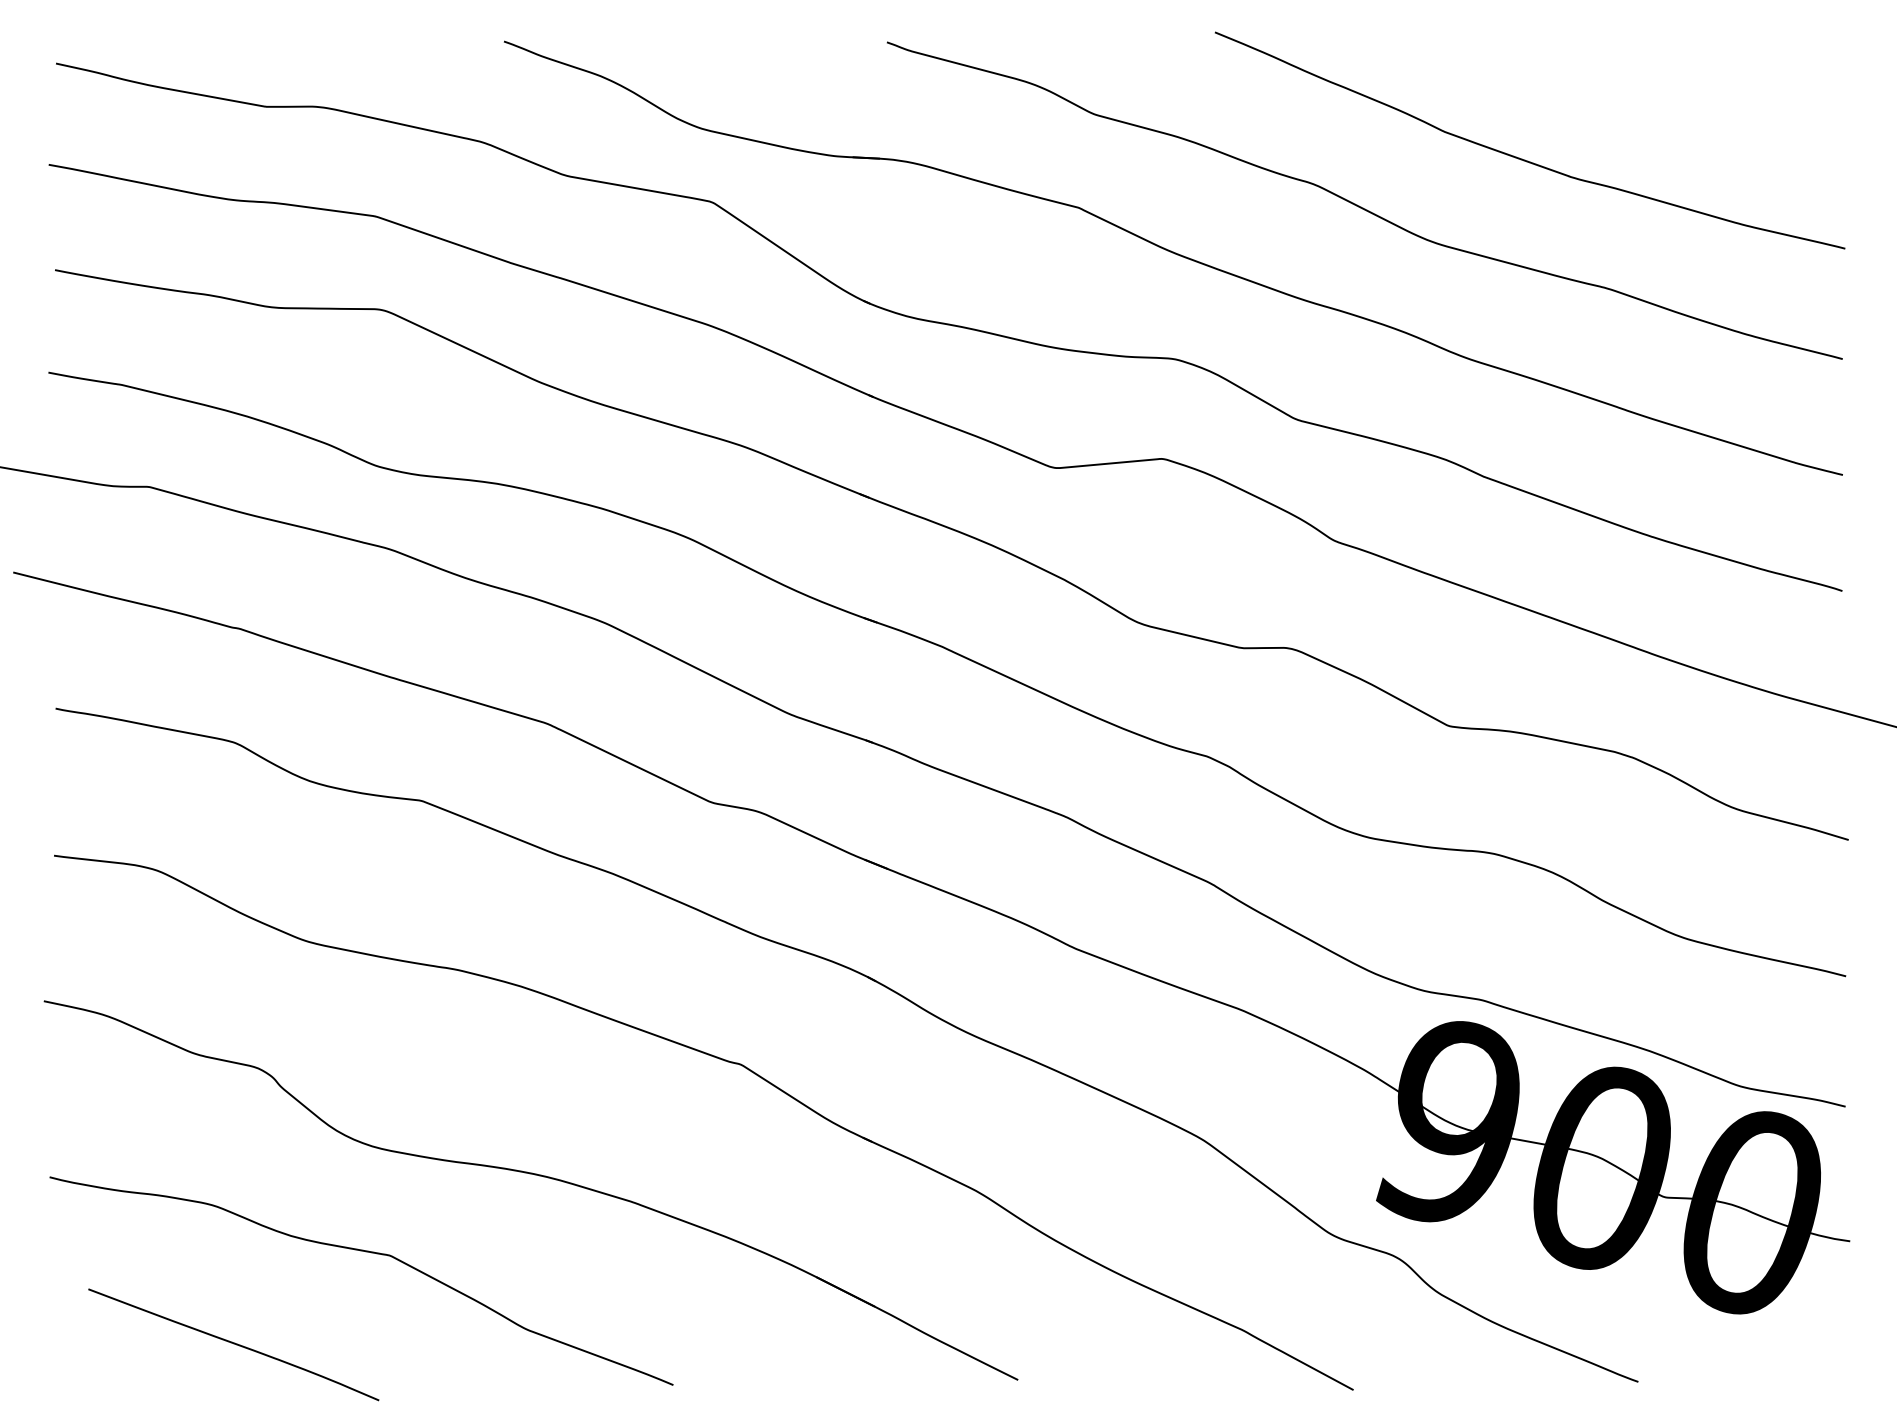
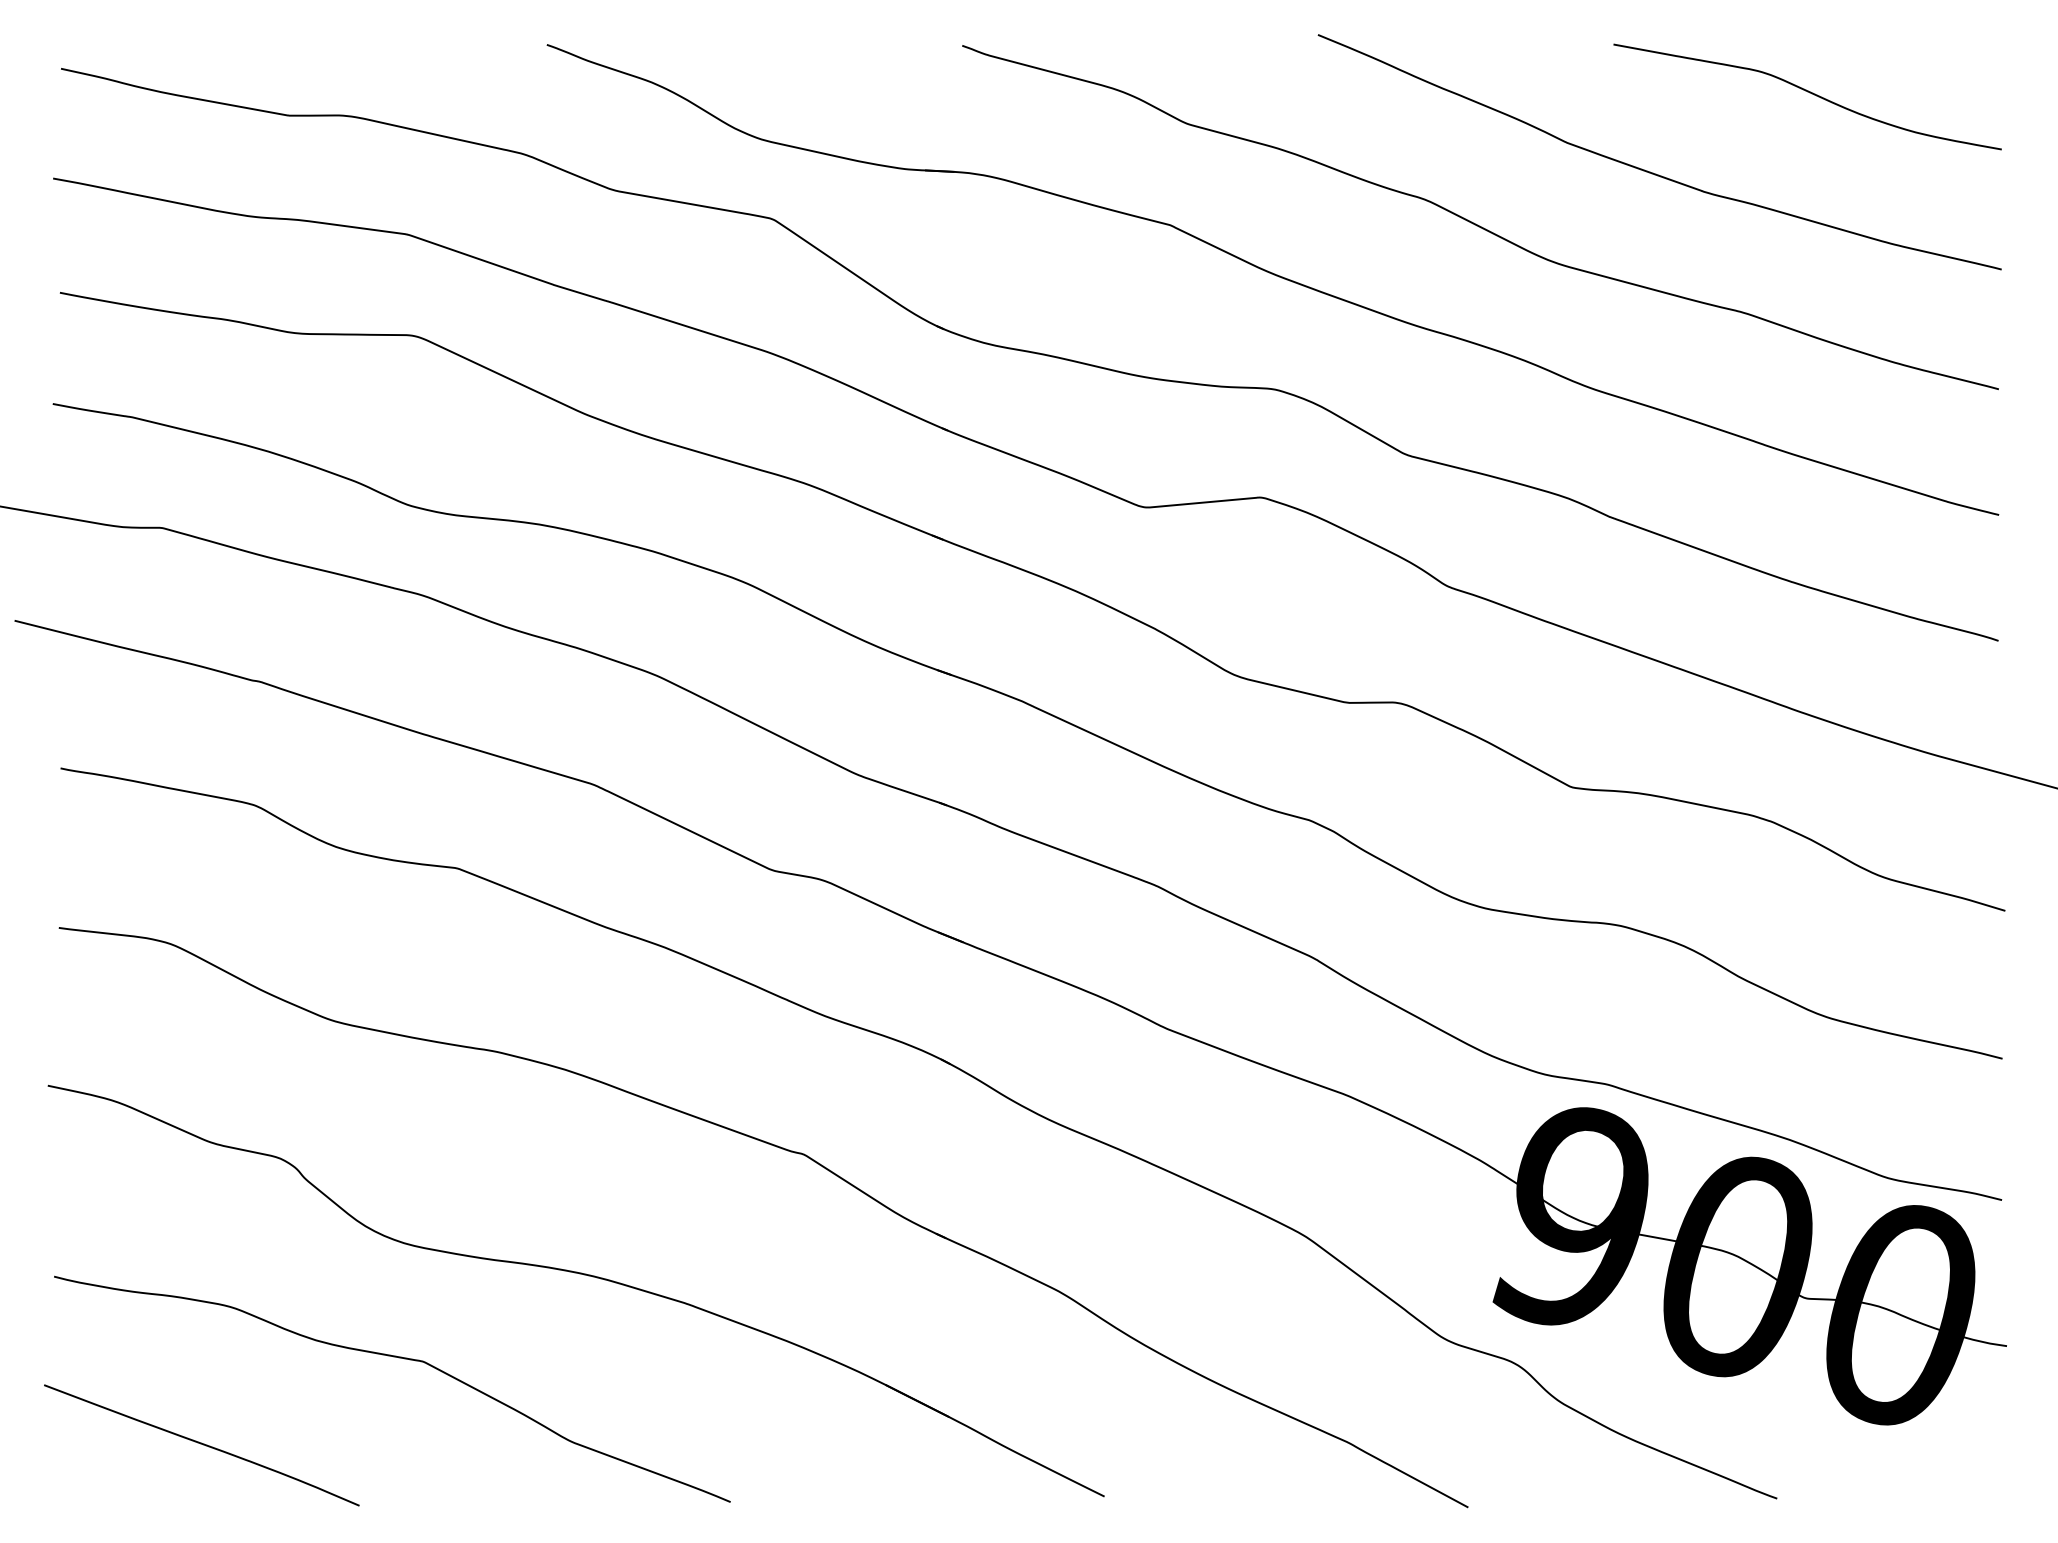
curve: (1668, 86) -> (1809, 93), added
curve: (233, 1343) -> (201, 1444), moved

